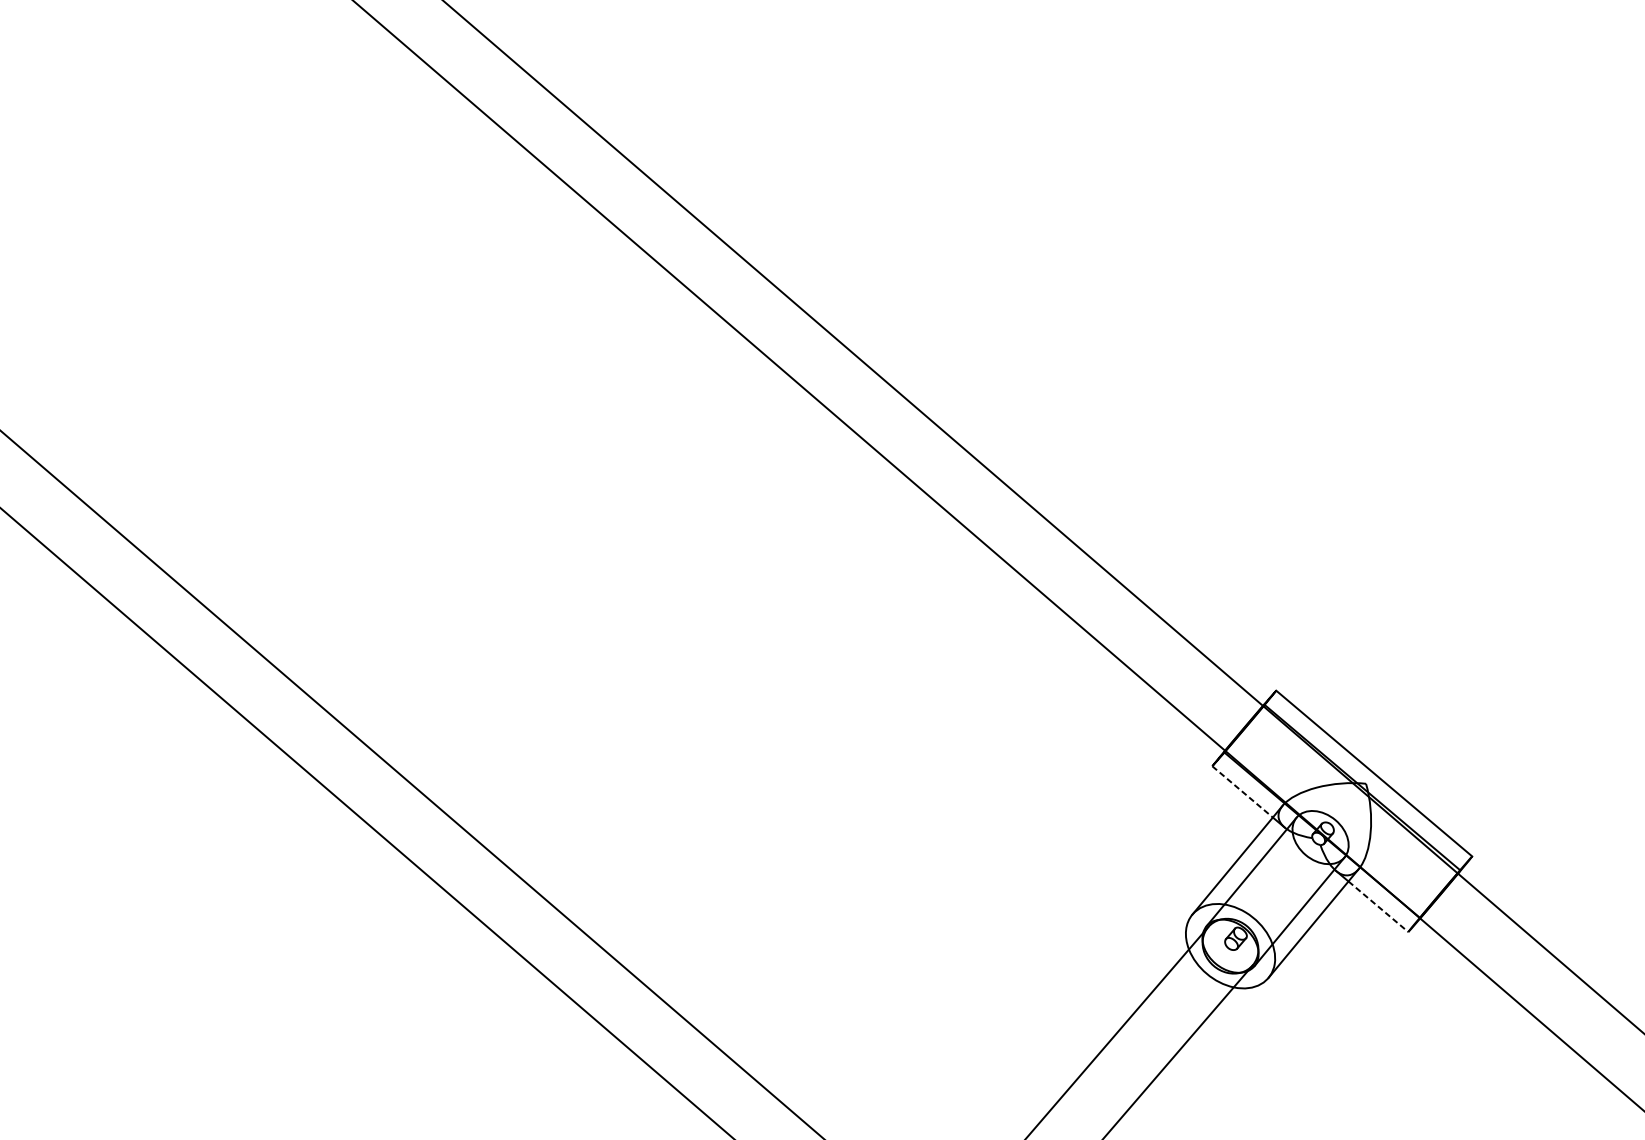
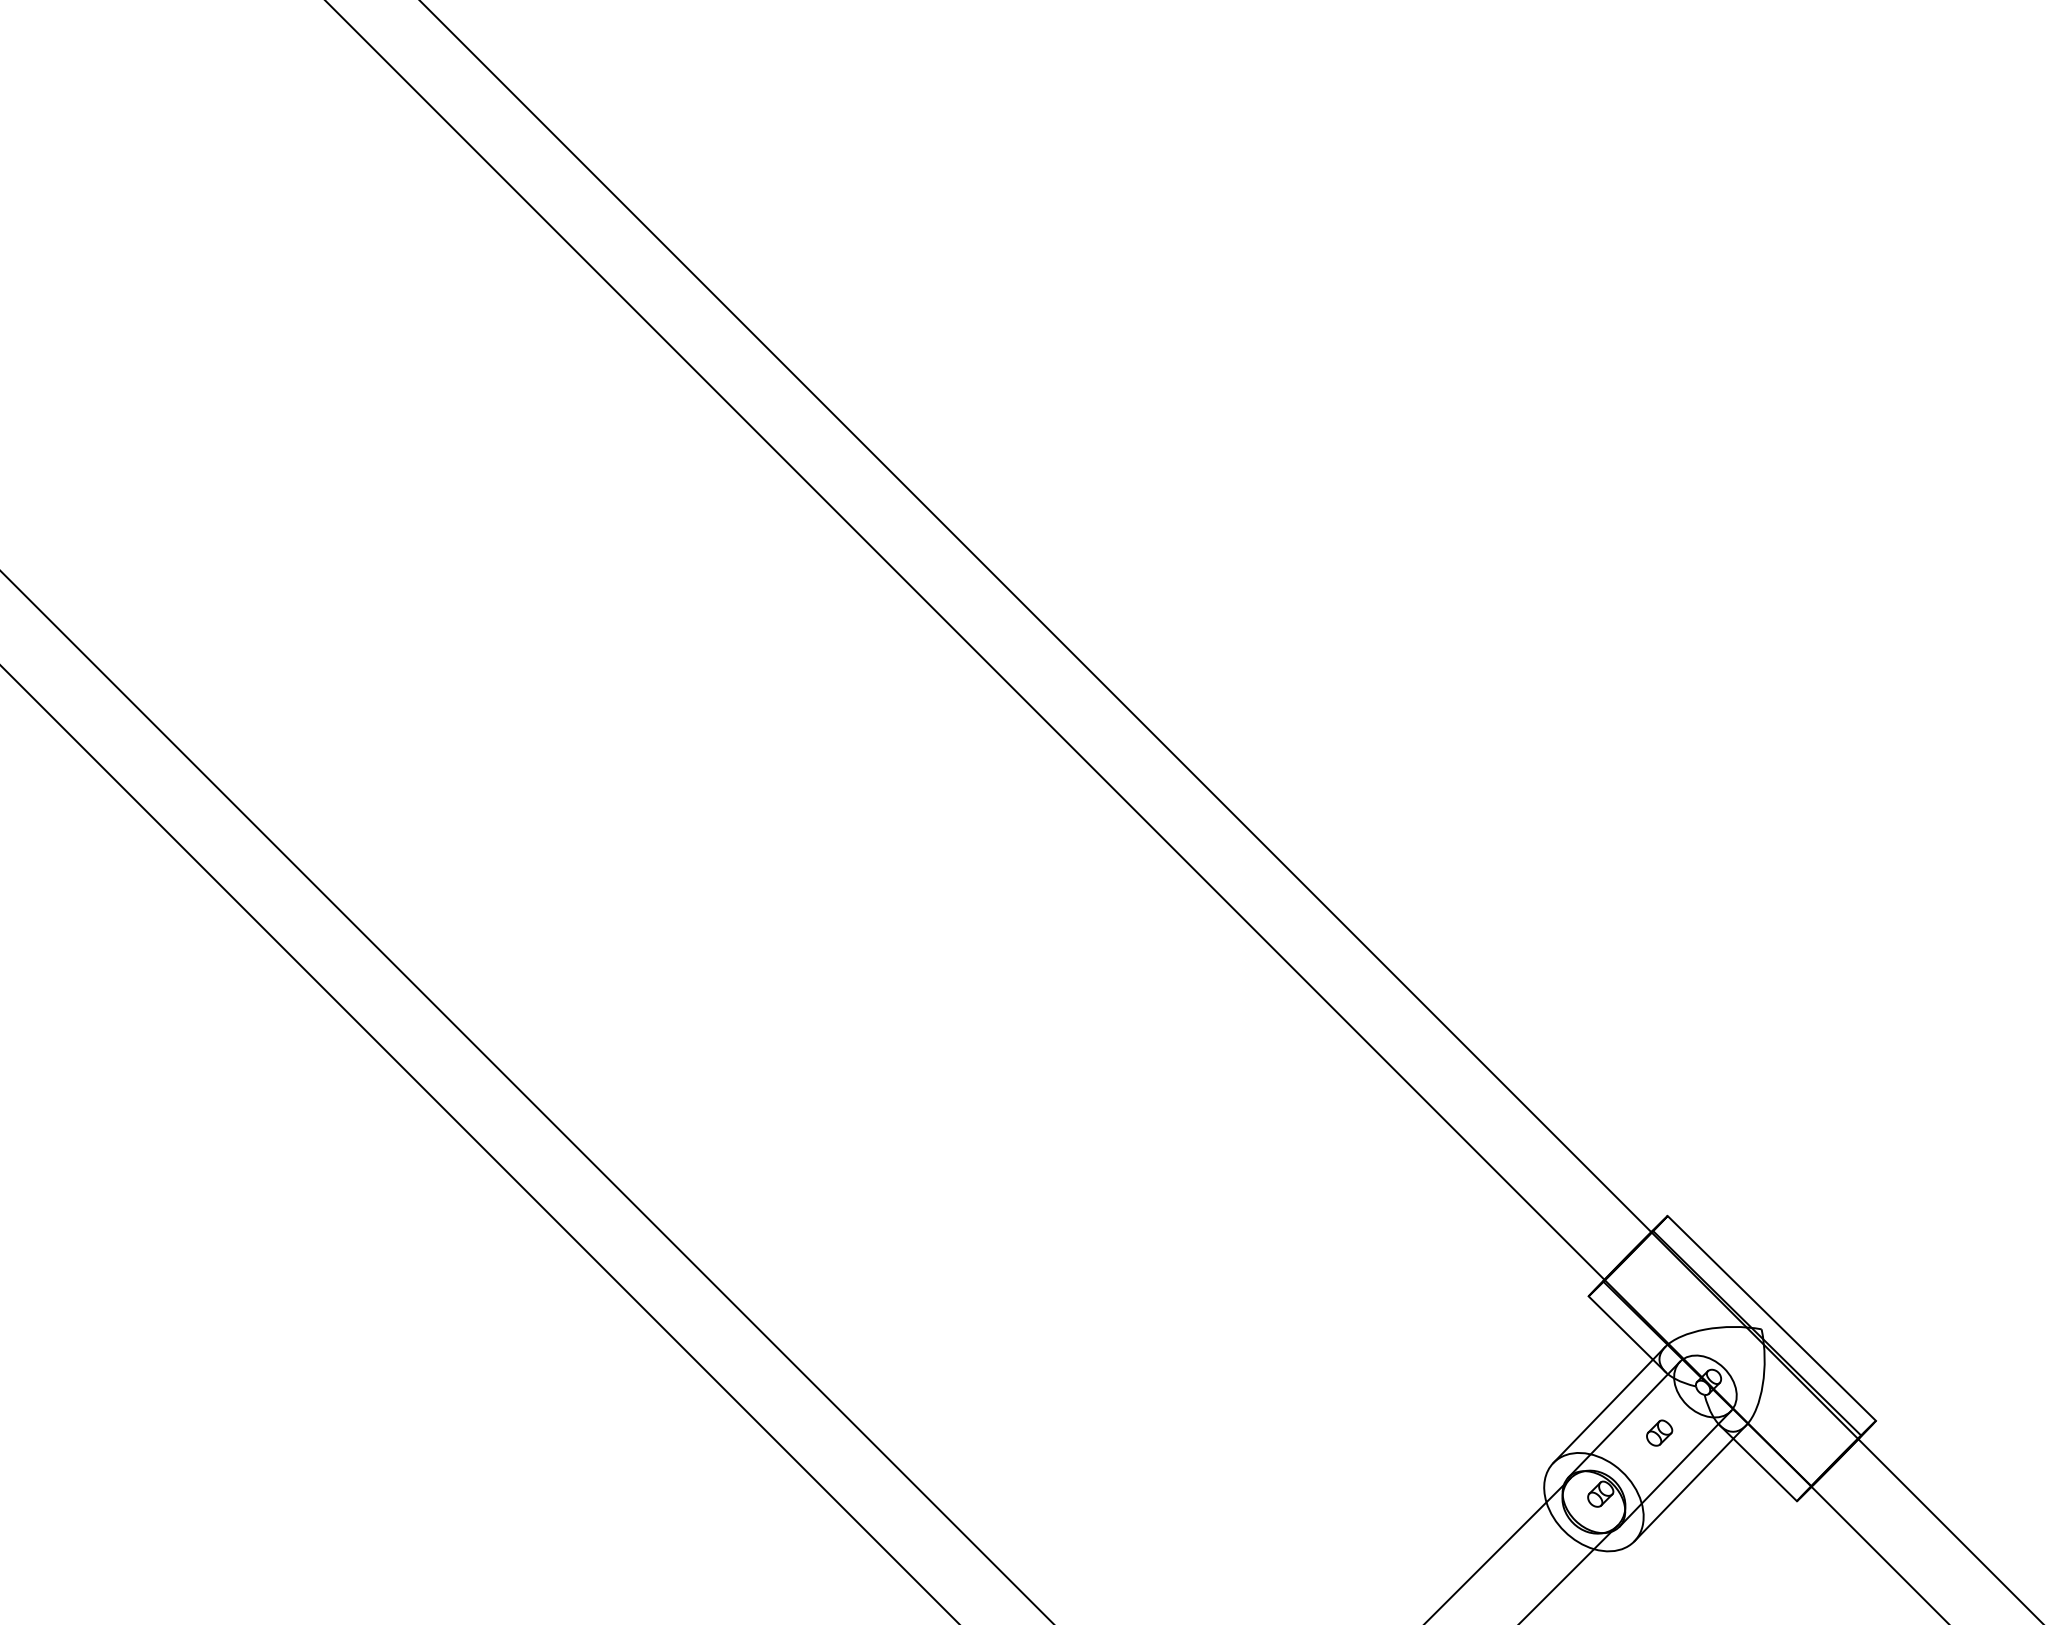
line: (1243, 792) -> (1621, 1328), dashed -> solid
part: (1283, 880) -> (1659, 1432), added
line: (1378, 906) -> (1765, 1469), dashed -> solid

